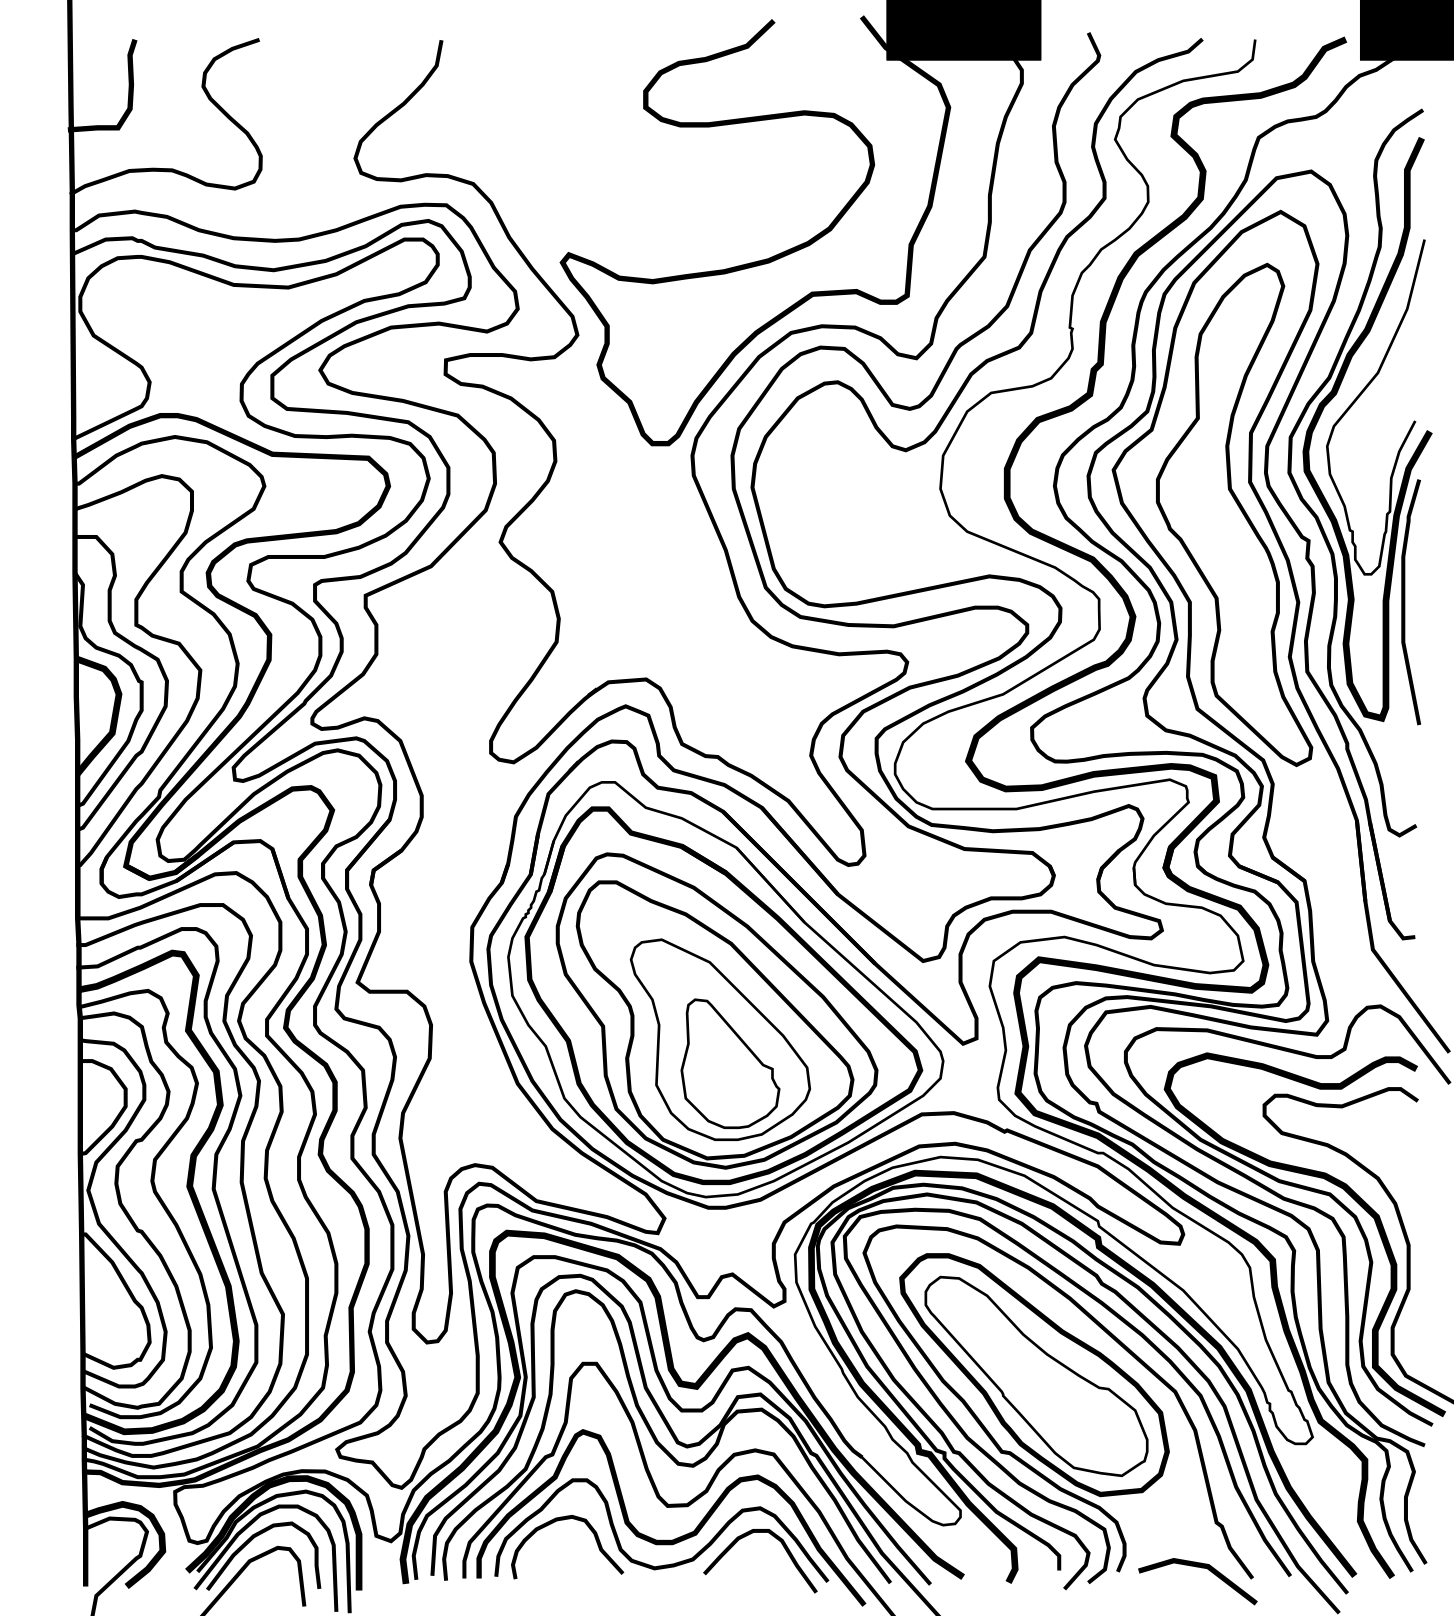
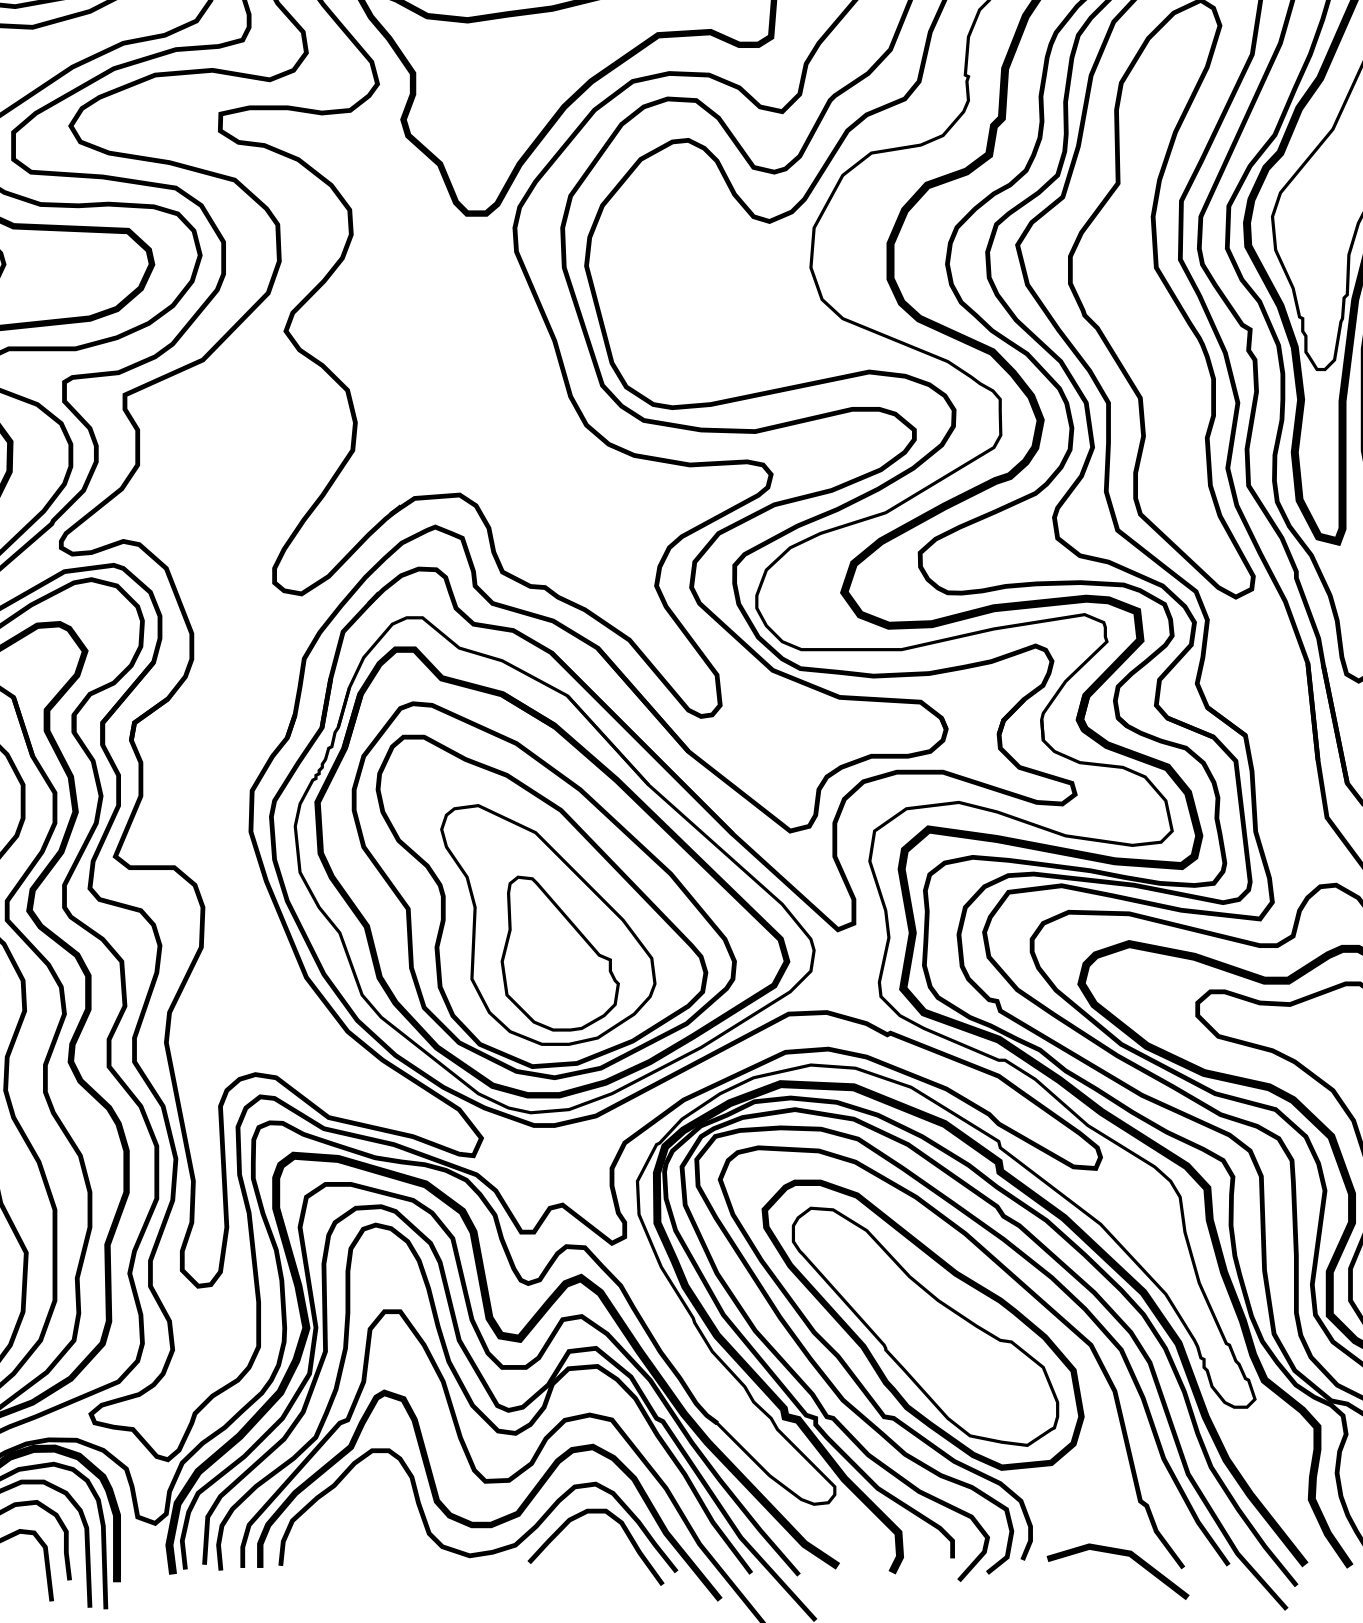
curve: (564, 1520) -> (362, 1498), removed

